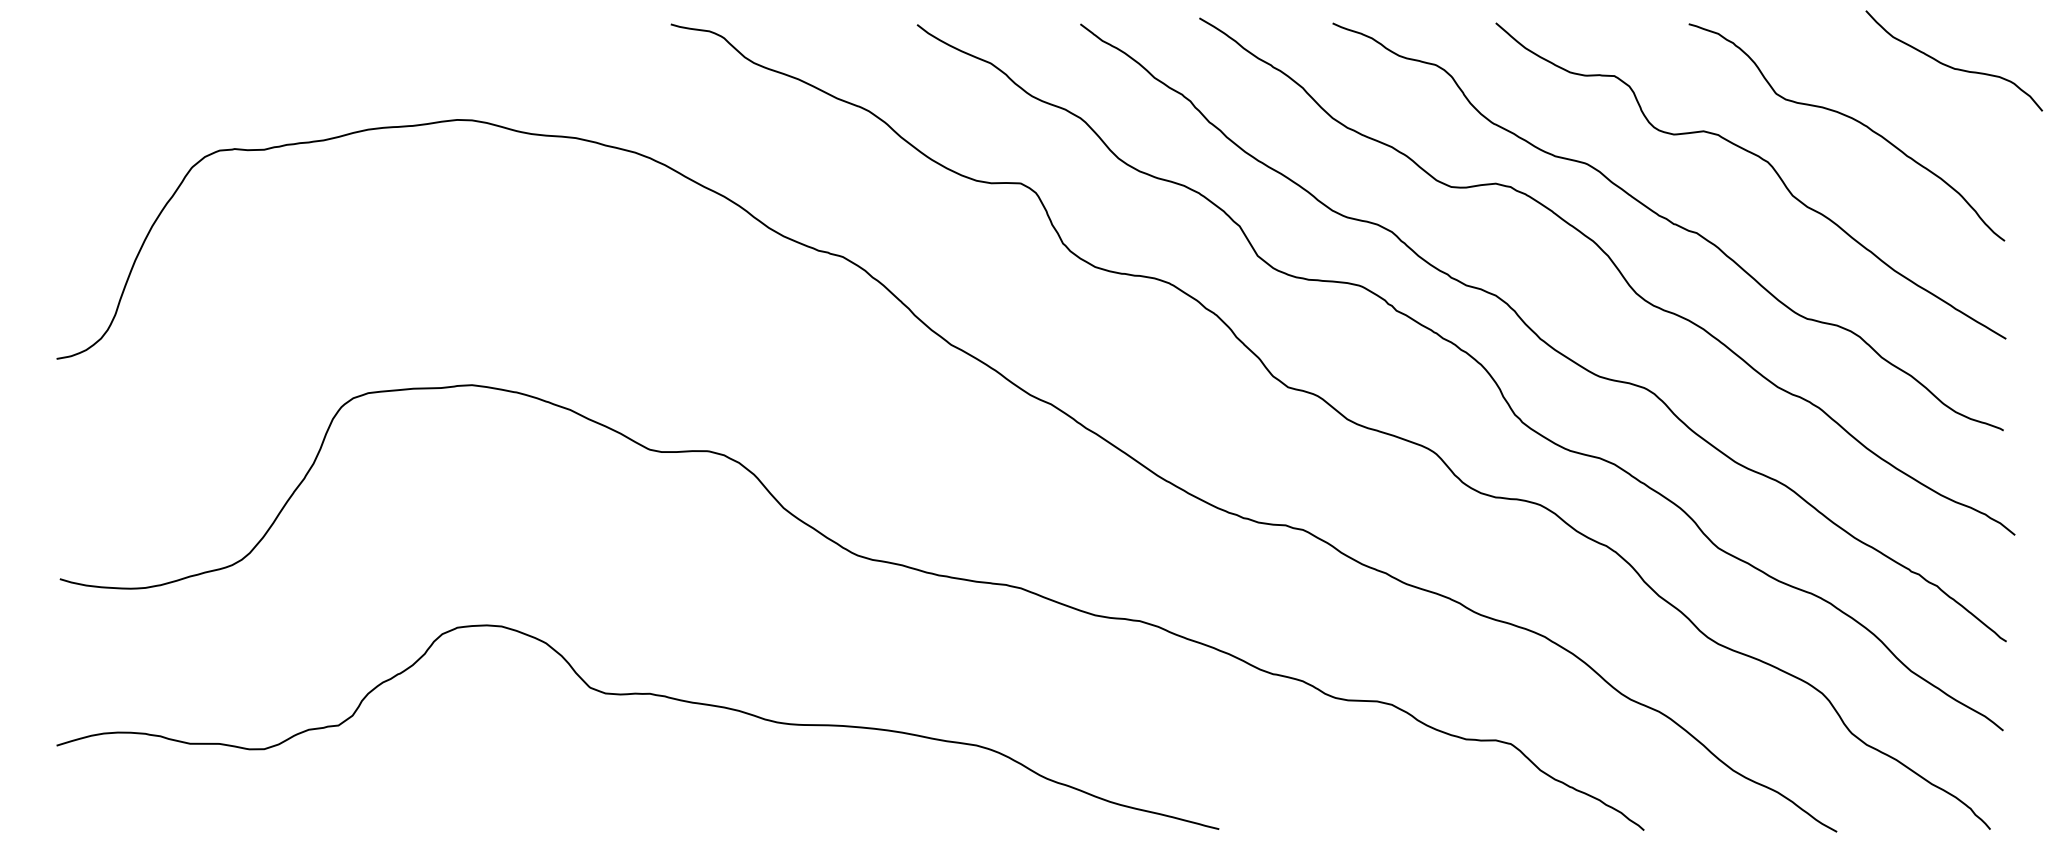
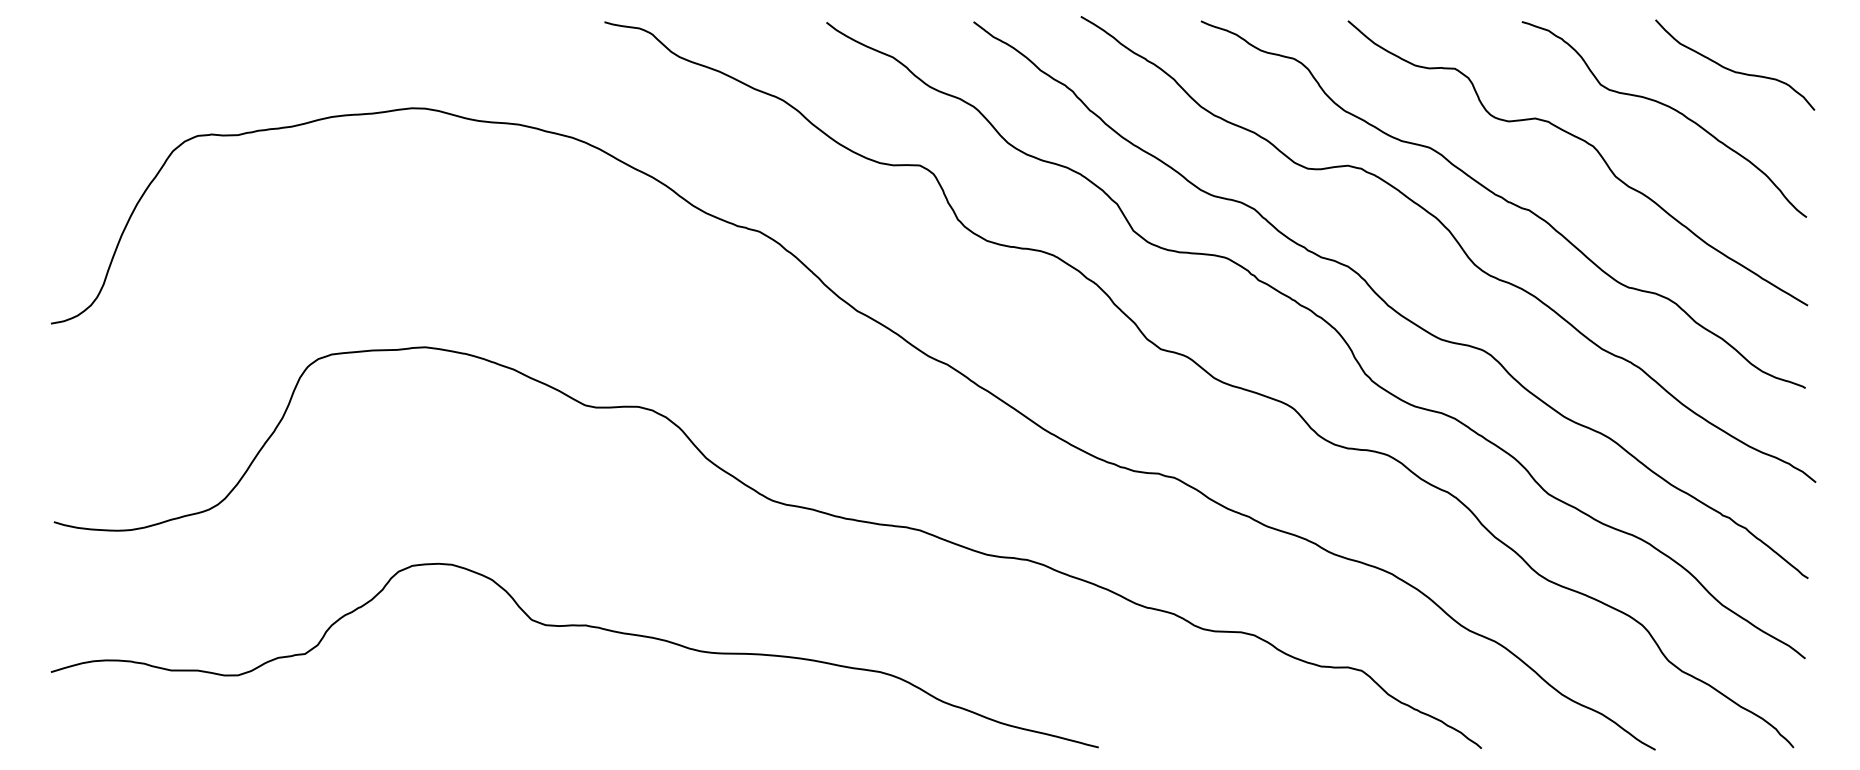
curve: (1953, 66) -> (1734, 70), moved

